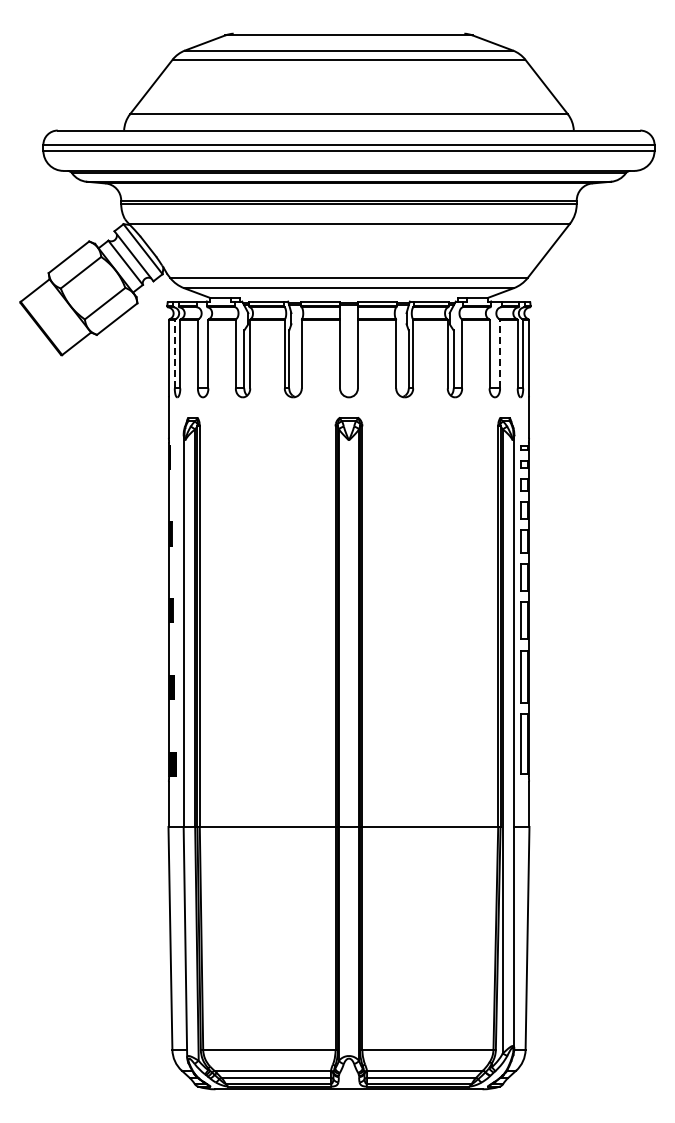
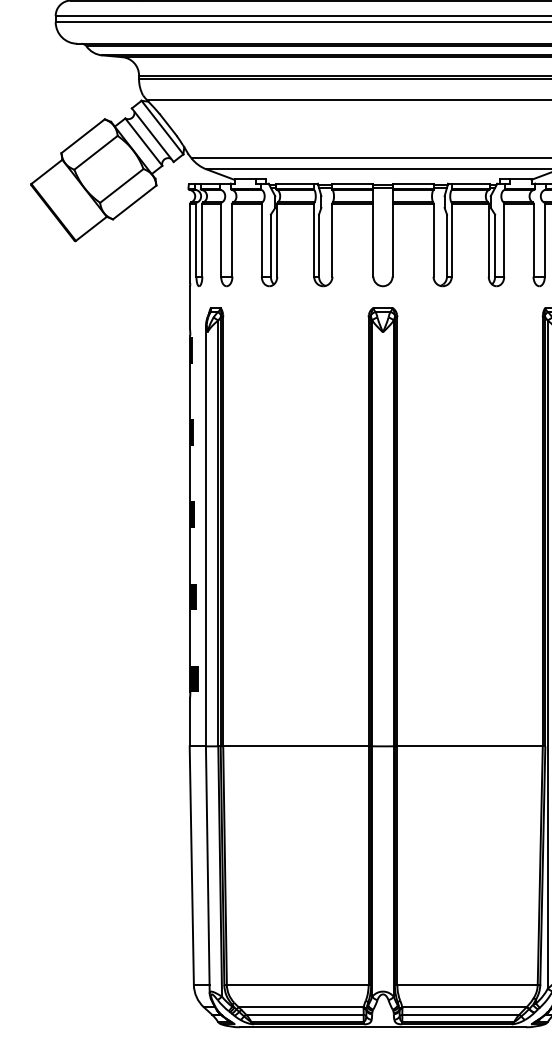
line: (174, 353) -> (196, 239), dashed -> solid
line: (500, 353) -> (545, 239), dashed -> solid

